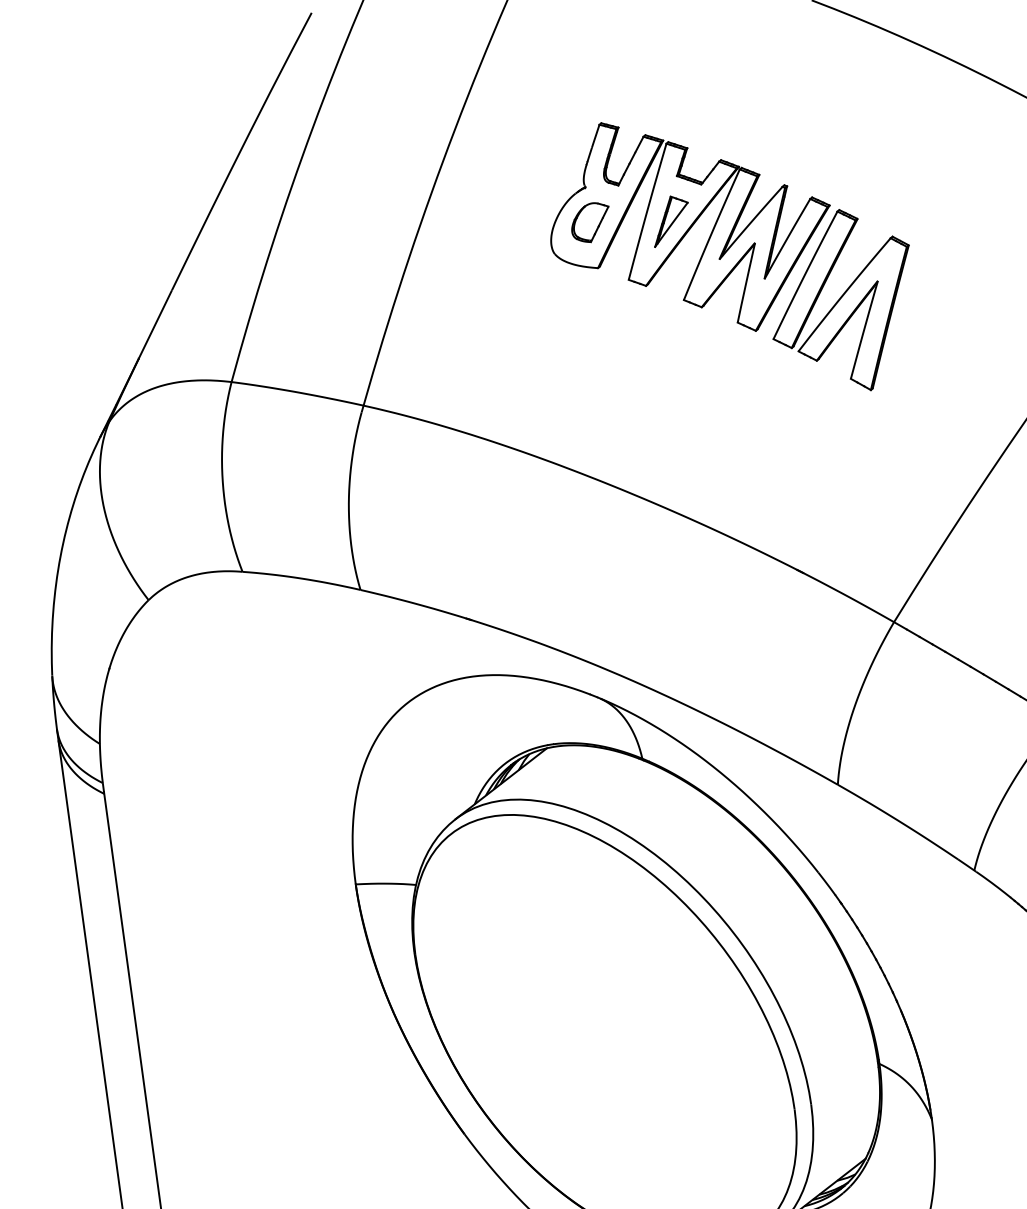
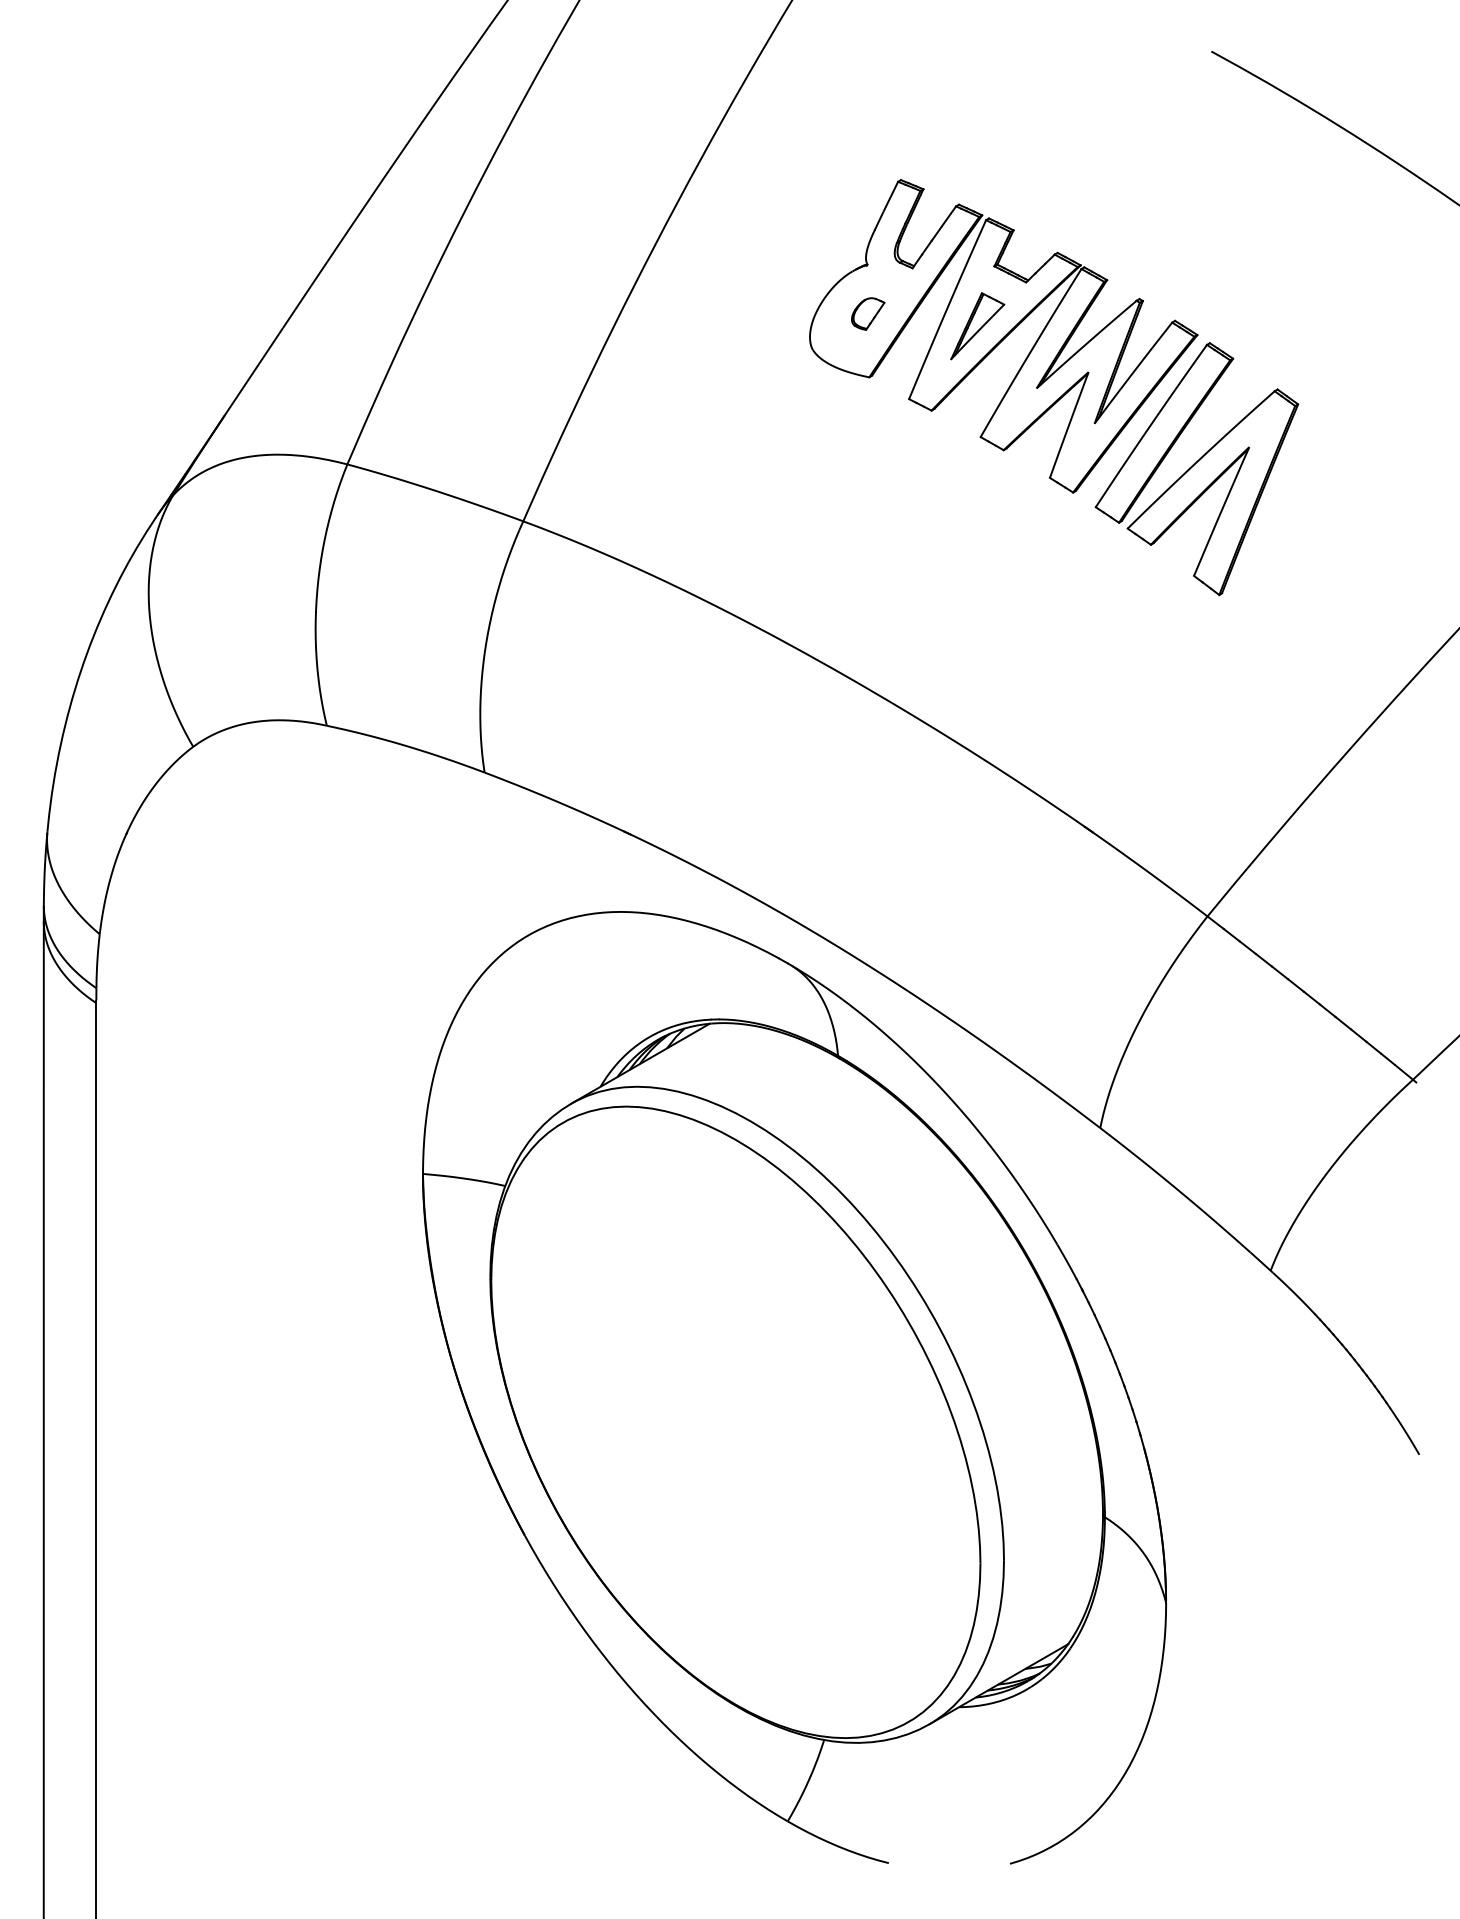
part: (591, 222) -> (868, 313), size x0.6

